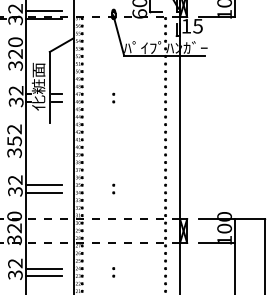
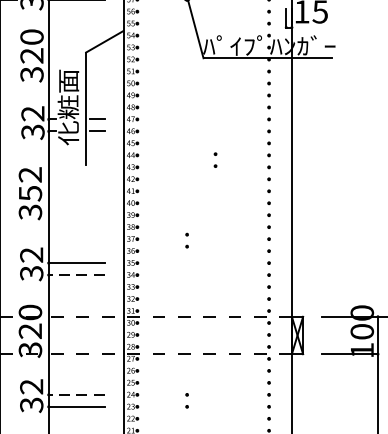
part: (113, 97) -> (215, 159), moved
part: (113, 188) -> (186, 239), moved
line: (43, 192) -> (76, 274), solid -> dashed
line: (43, 268) -> (76, 394), solid -> dashed

